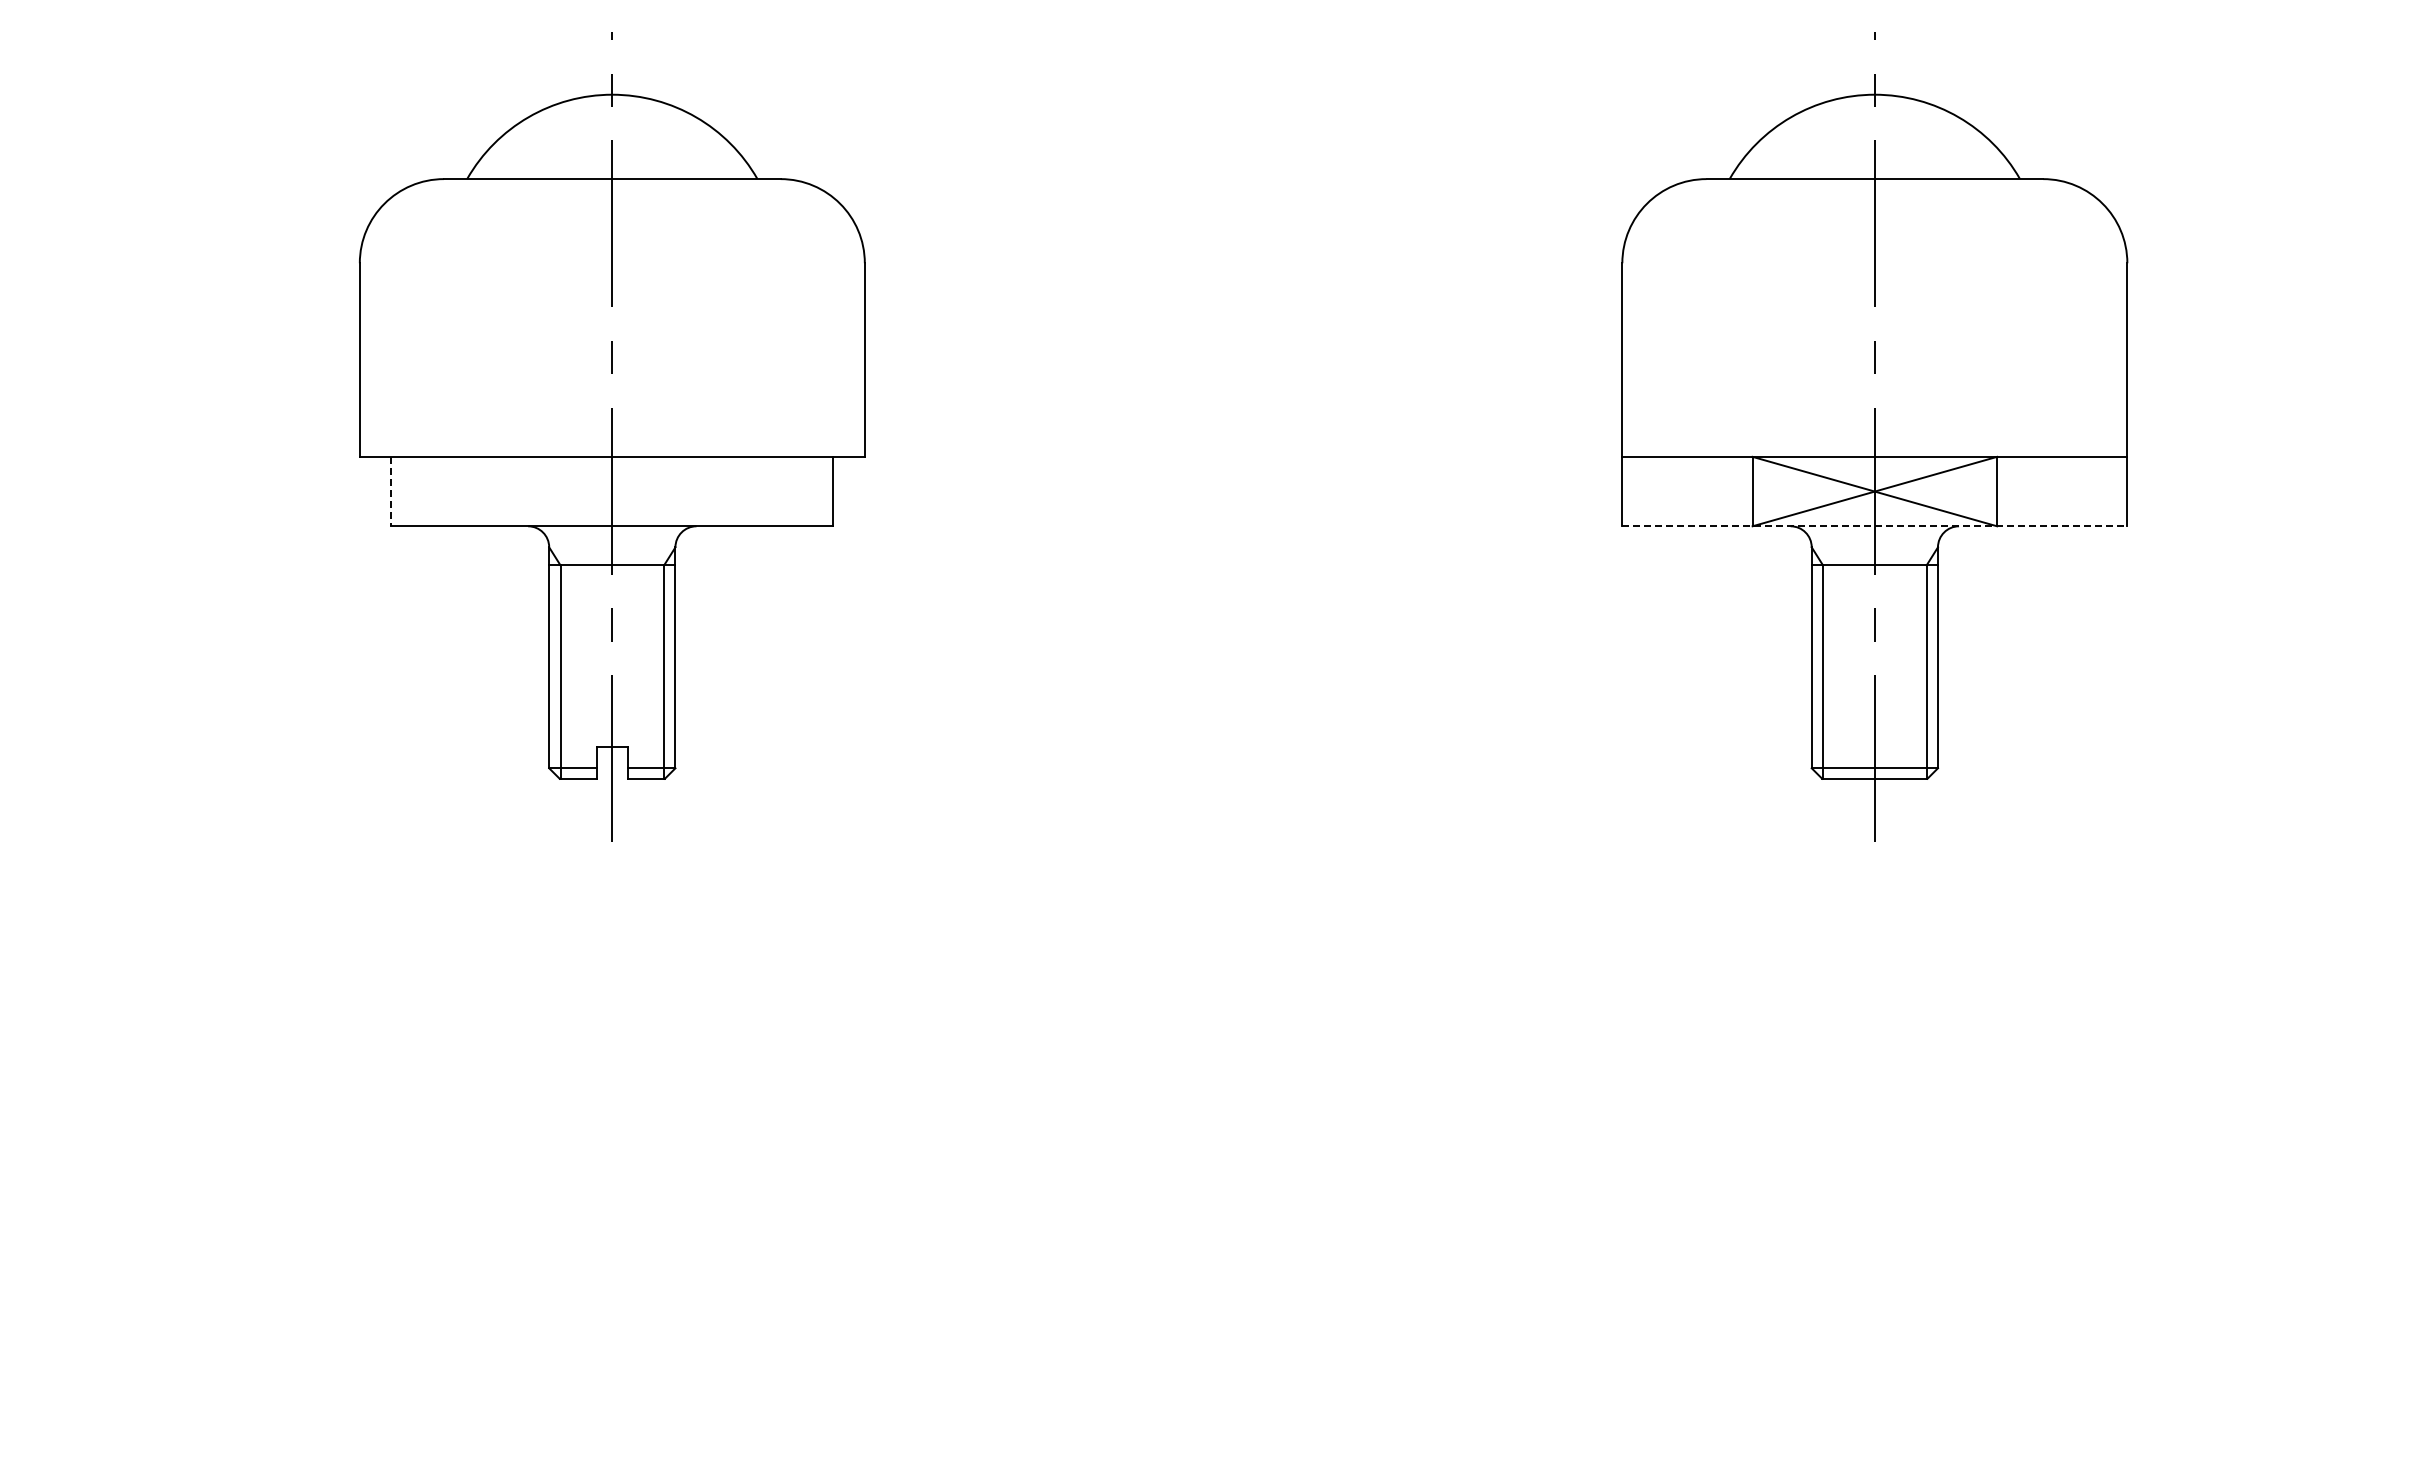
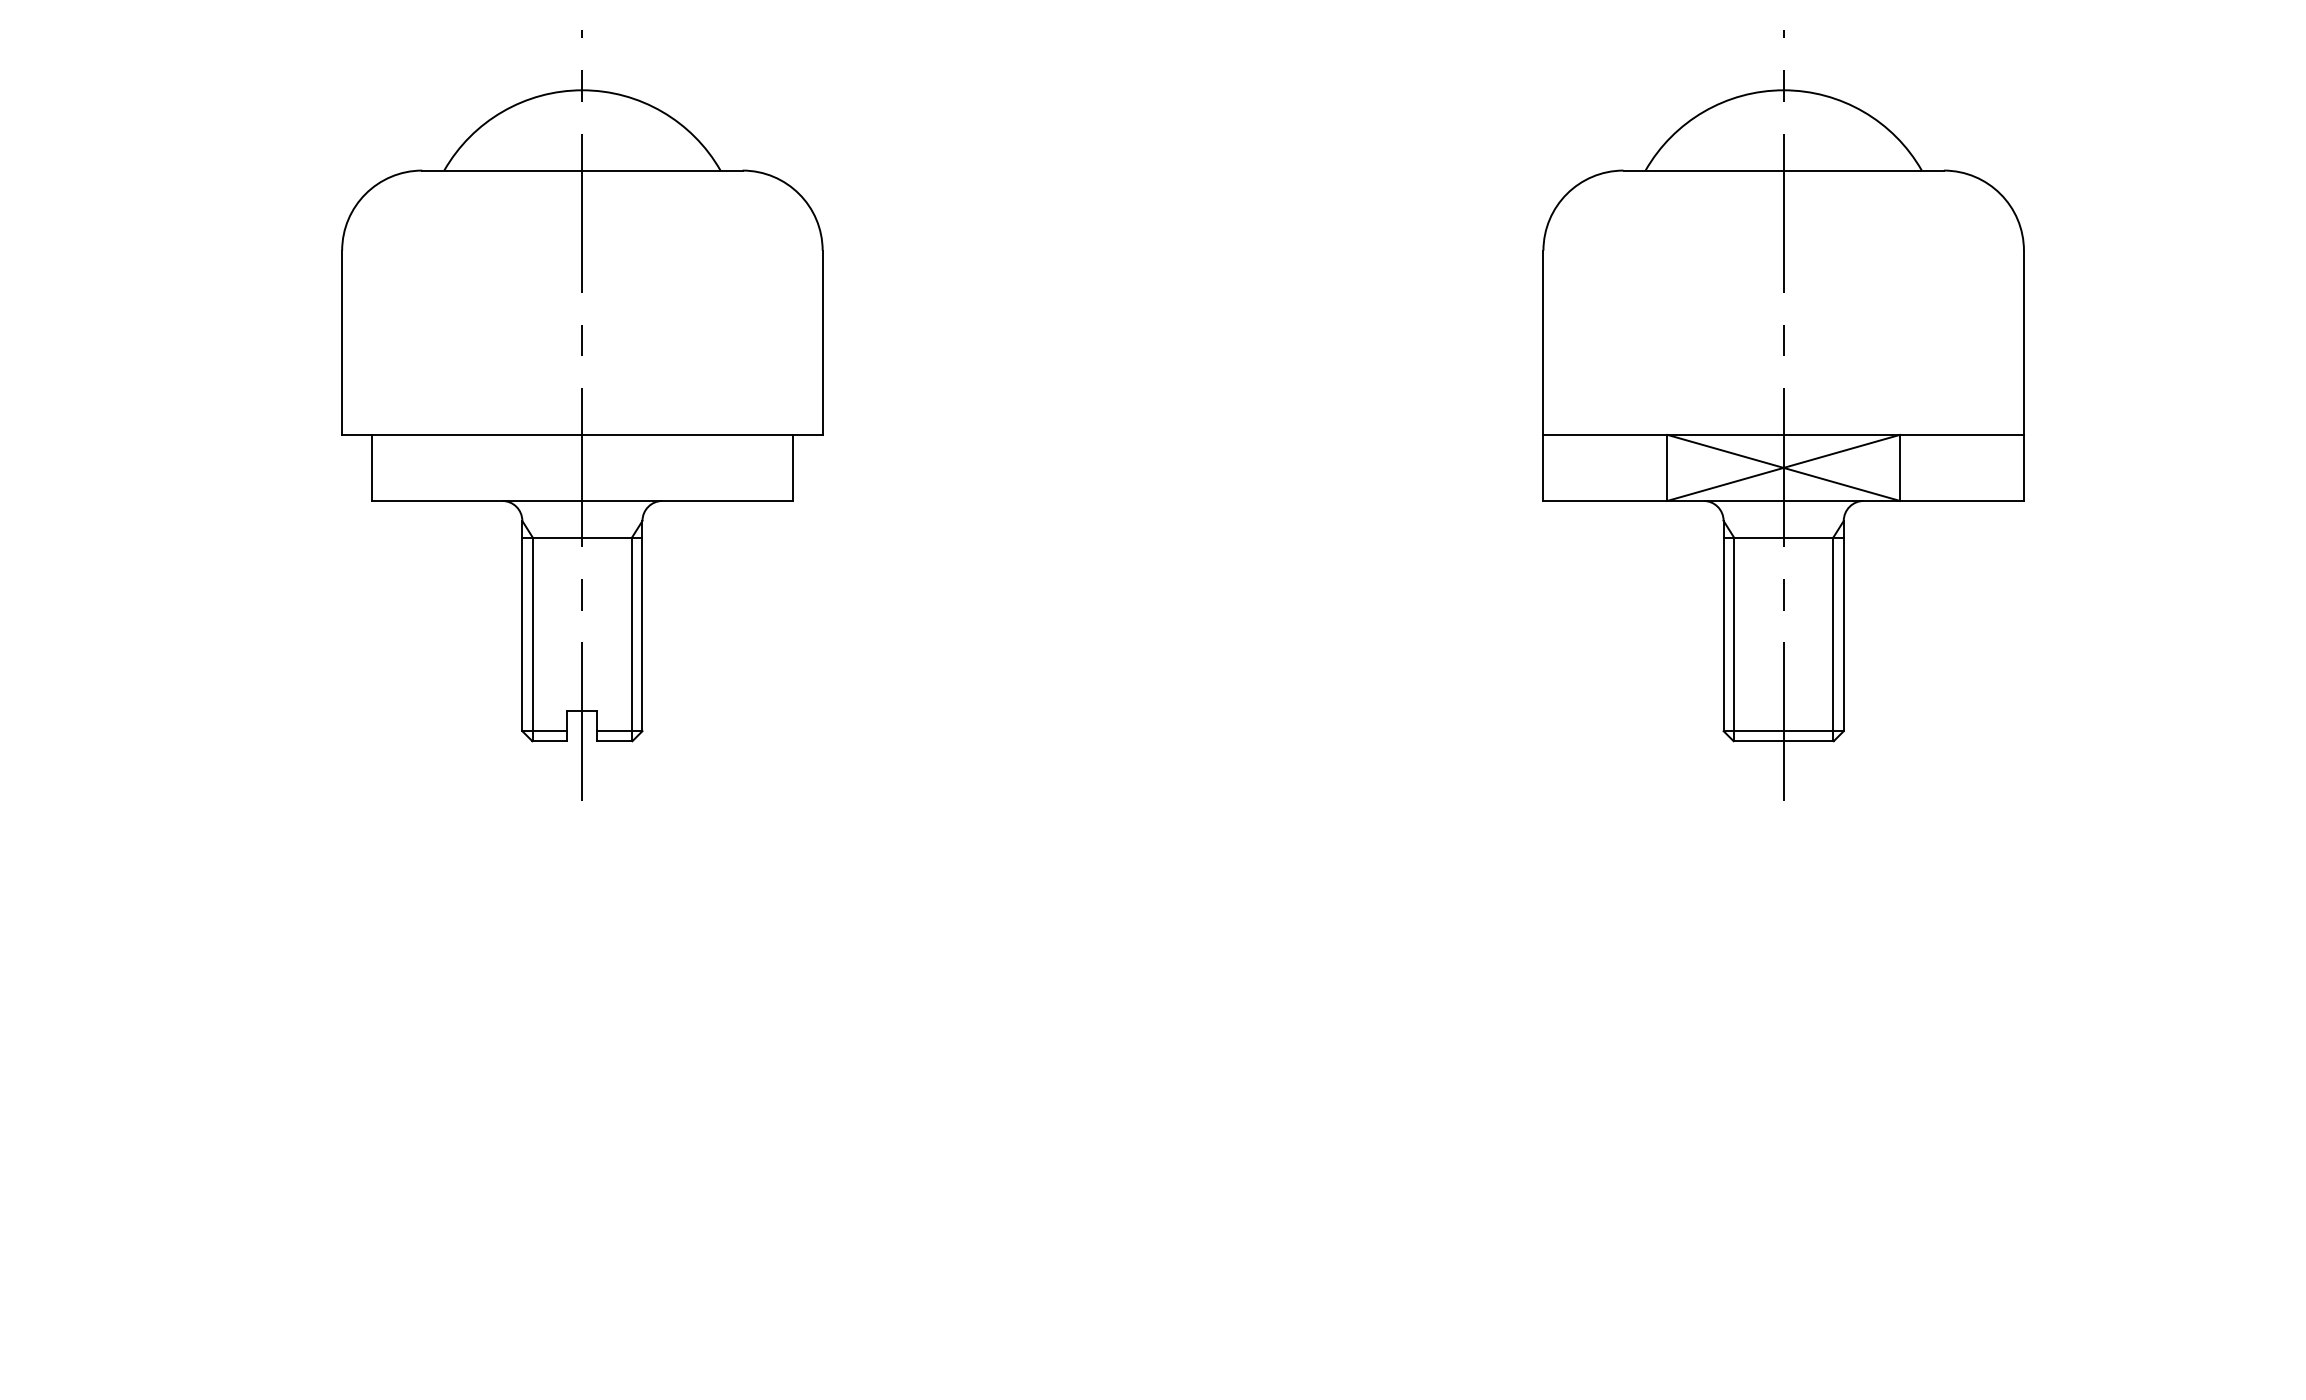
line: (391, 491) -> (372, 467), dashed -> solid
line: (1874, 526) -> (1783, 501), dashed -> solid

